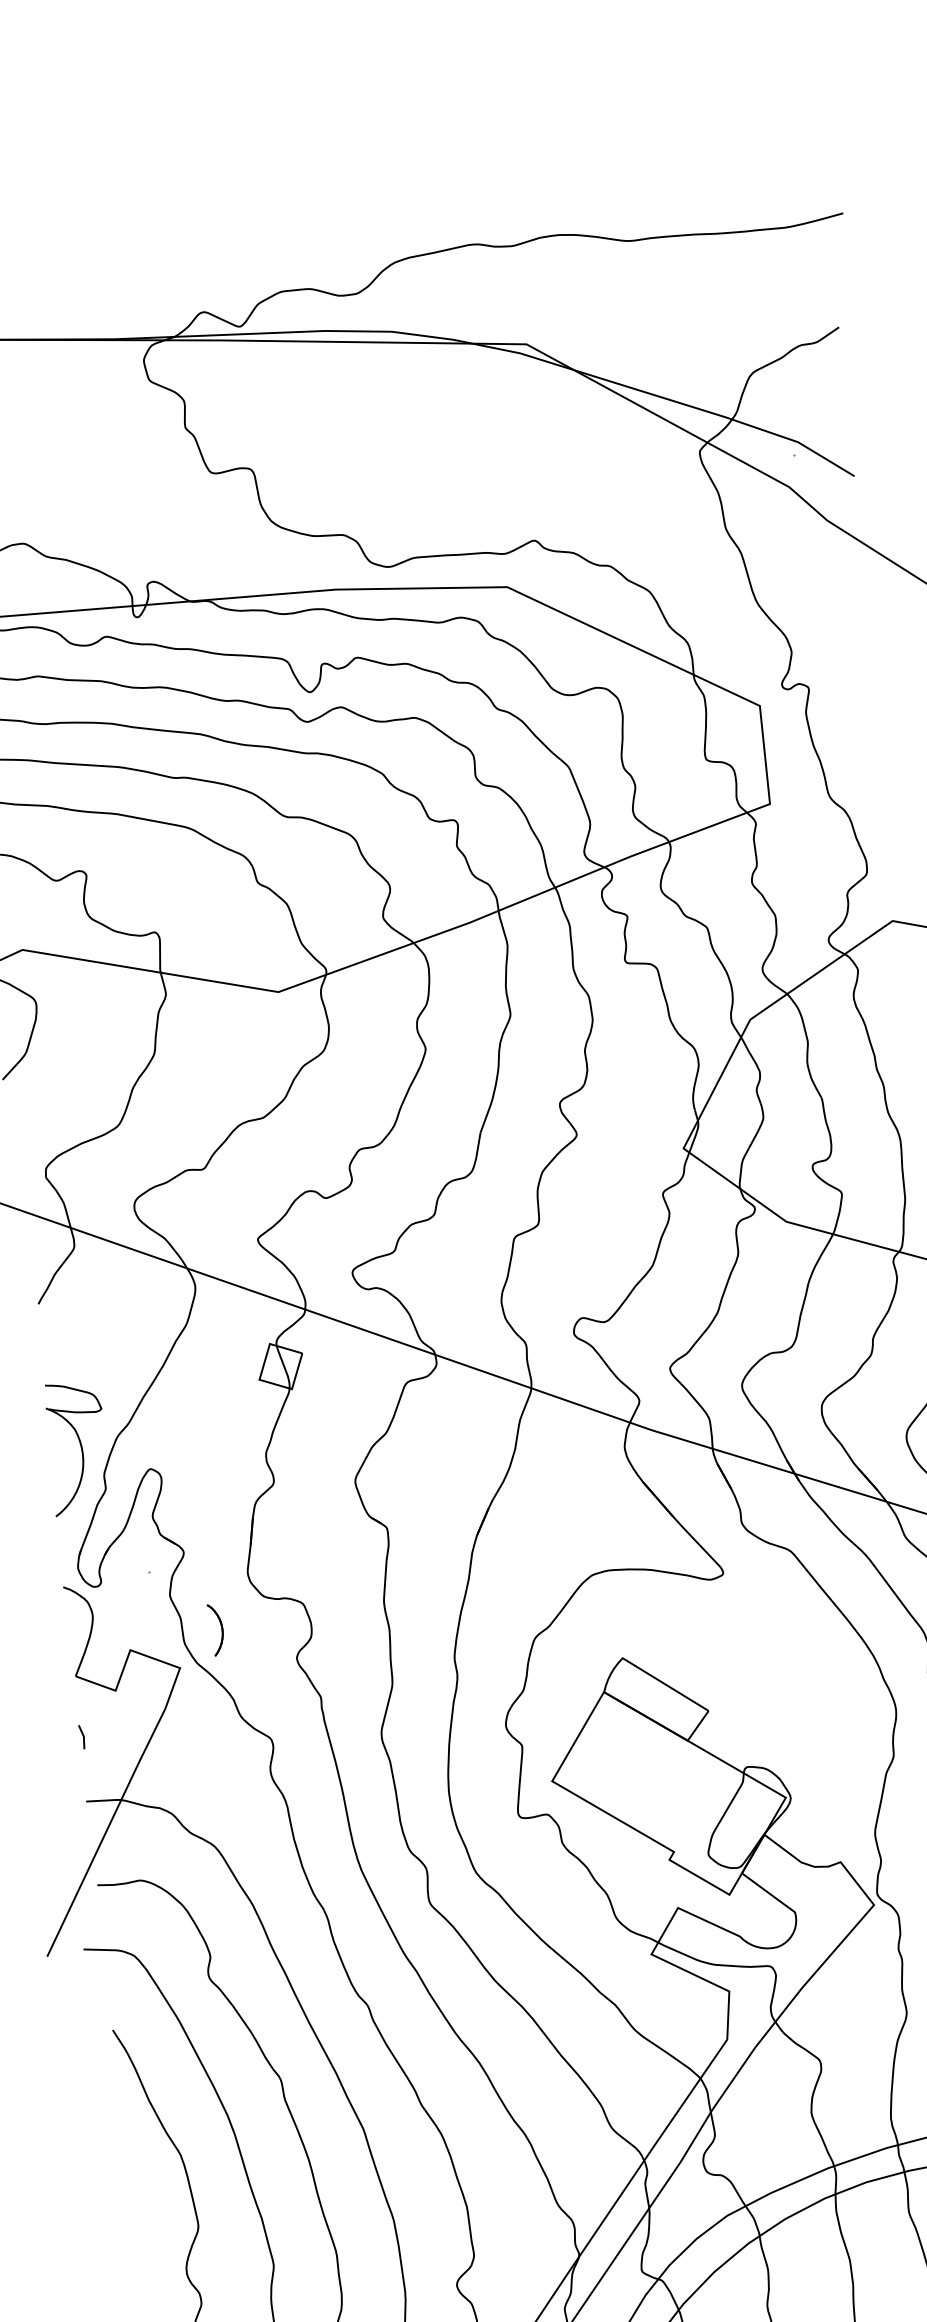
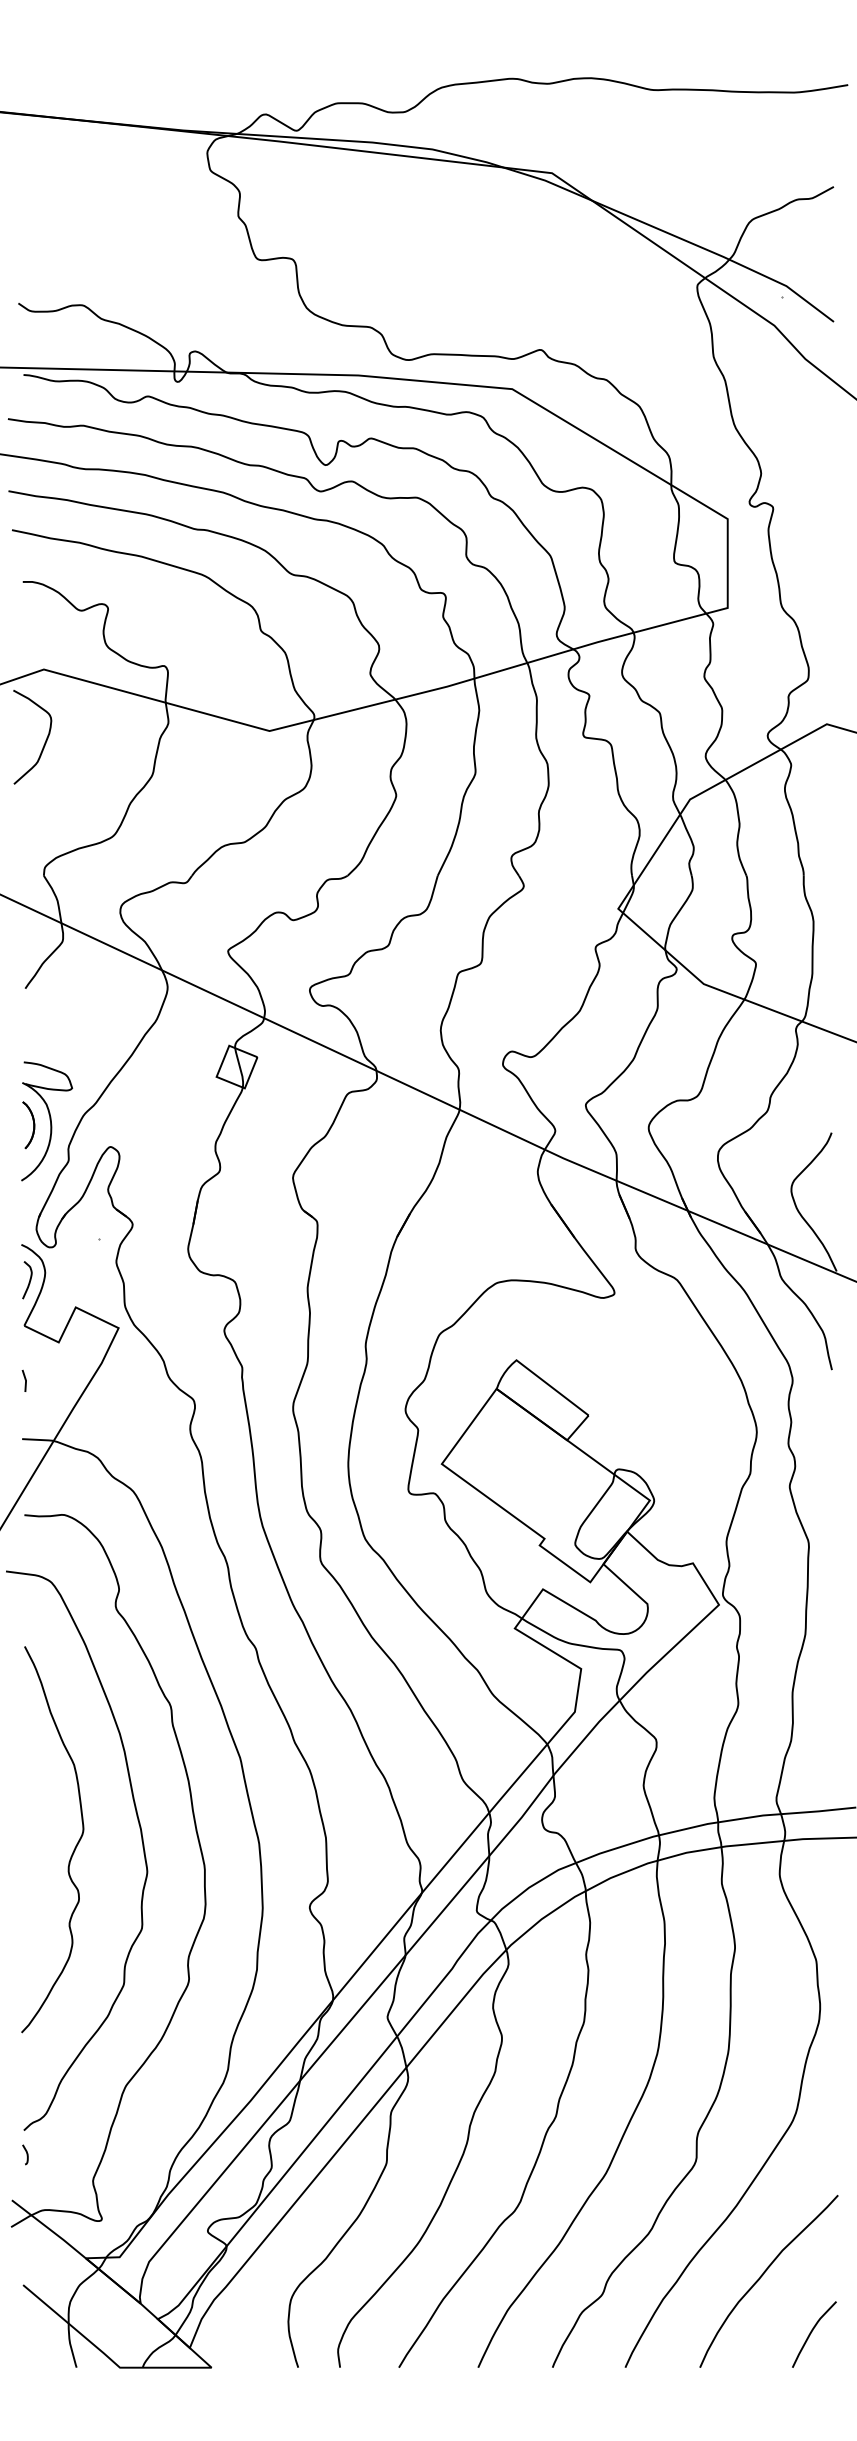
curve: (76, 1625) -> (29, 1280), added
part: (216, 1630) -> (28, 1125), moved

